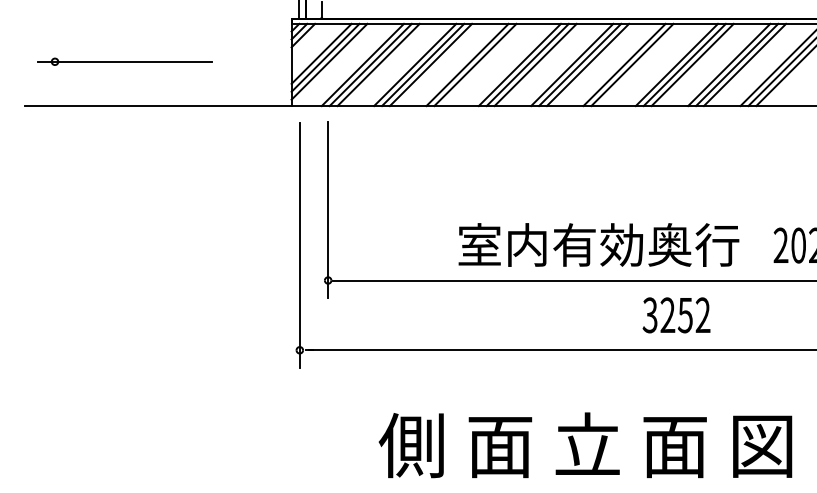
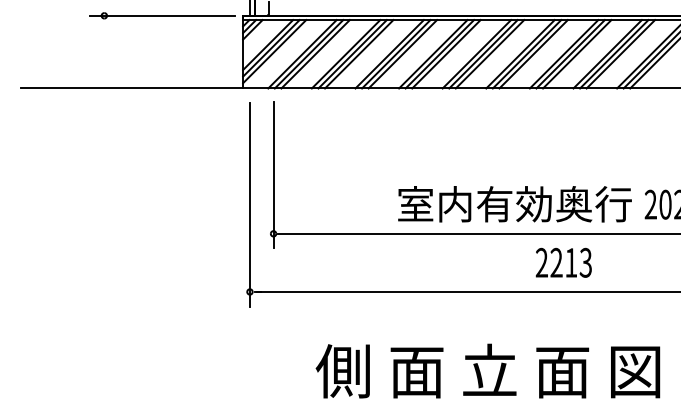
part: (124, 61) -> (162, 15), moved
line: (483, 64) -> (402, 53), added
line: (640, 64) -> (533, 53), added
text: (598, 244) -> (514, 203), moved
text: (676, 315) -> (563, 262), 3252 -> 2213

